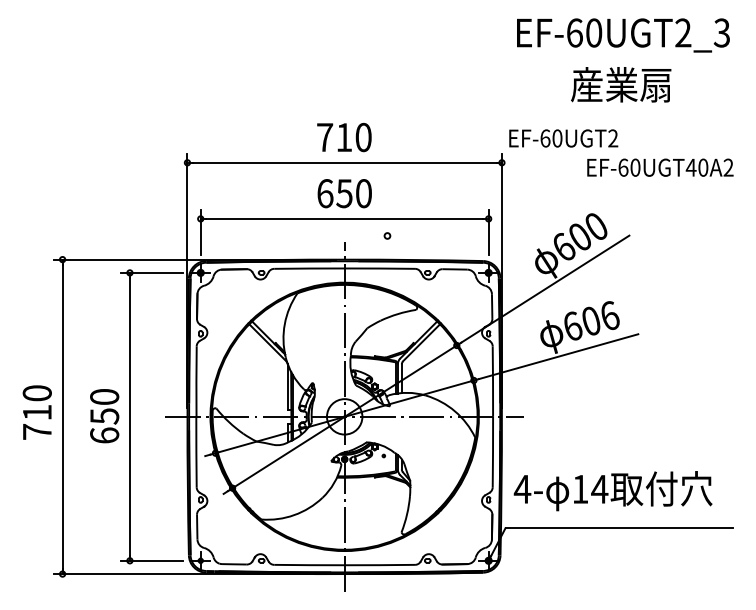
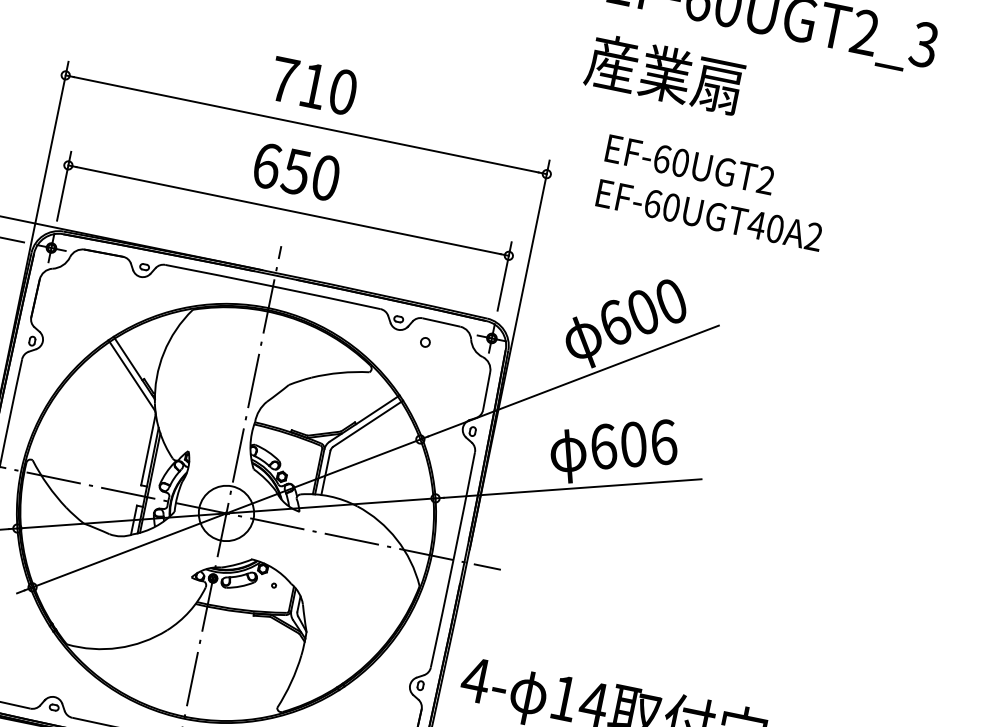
text: (621, 84) -> (665, 73), moved
text: (563, 138) -> (689, 164), moved
text: (660, 167) -> (709, 215), moved
circle: (387, 235) -> (425, 341), moved

